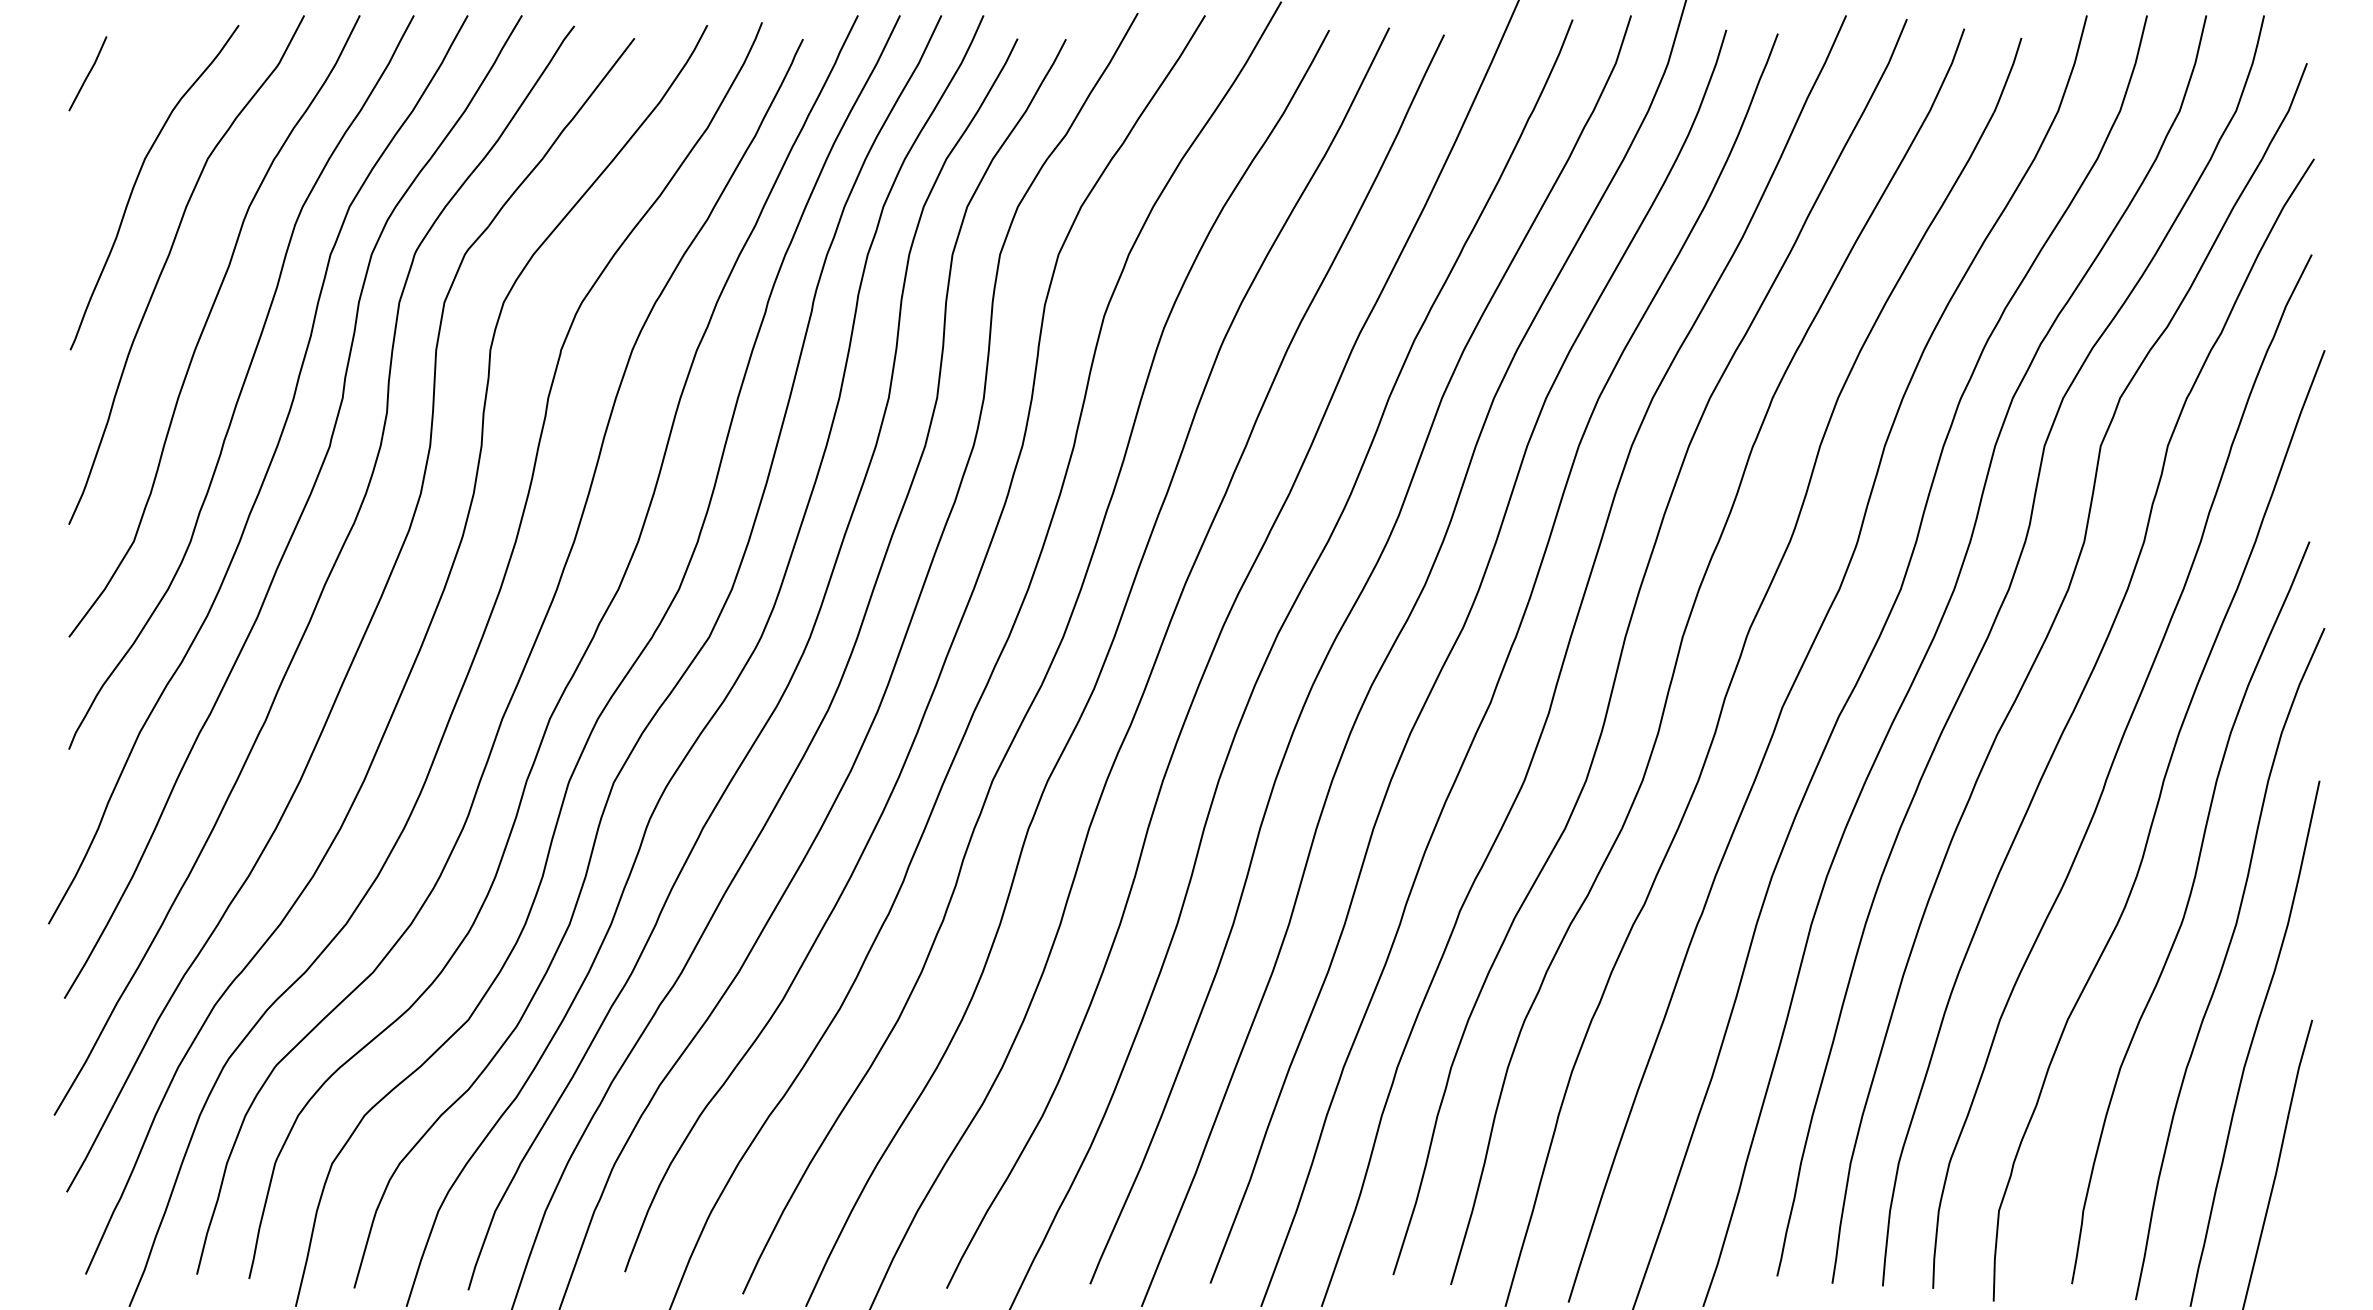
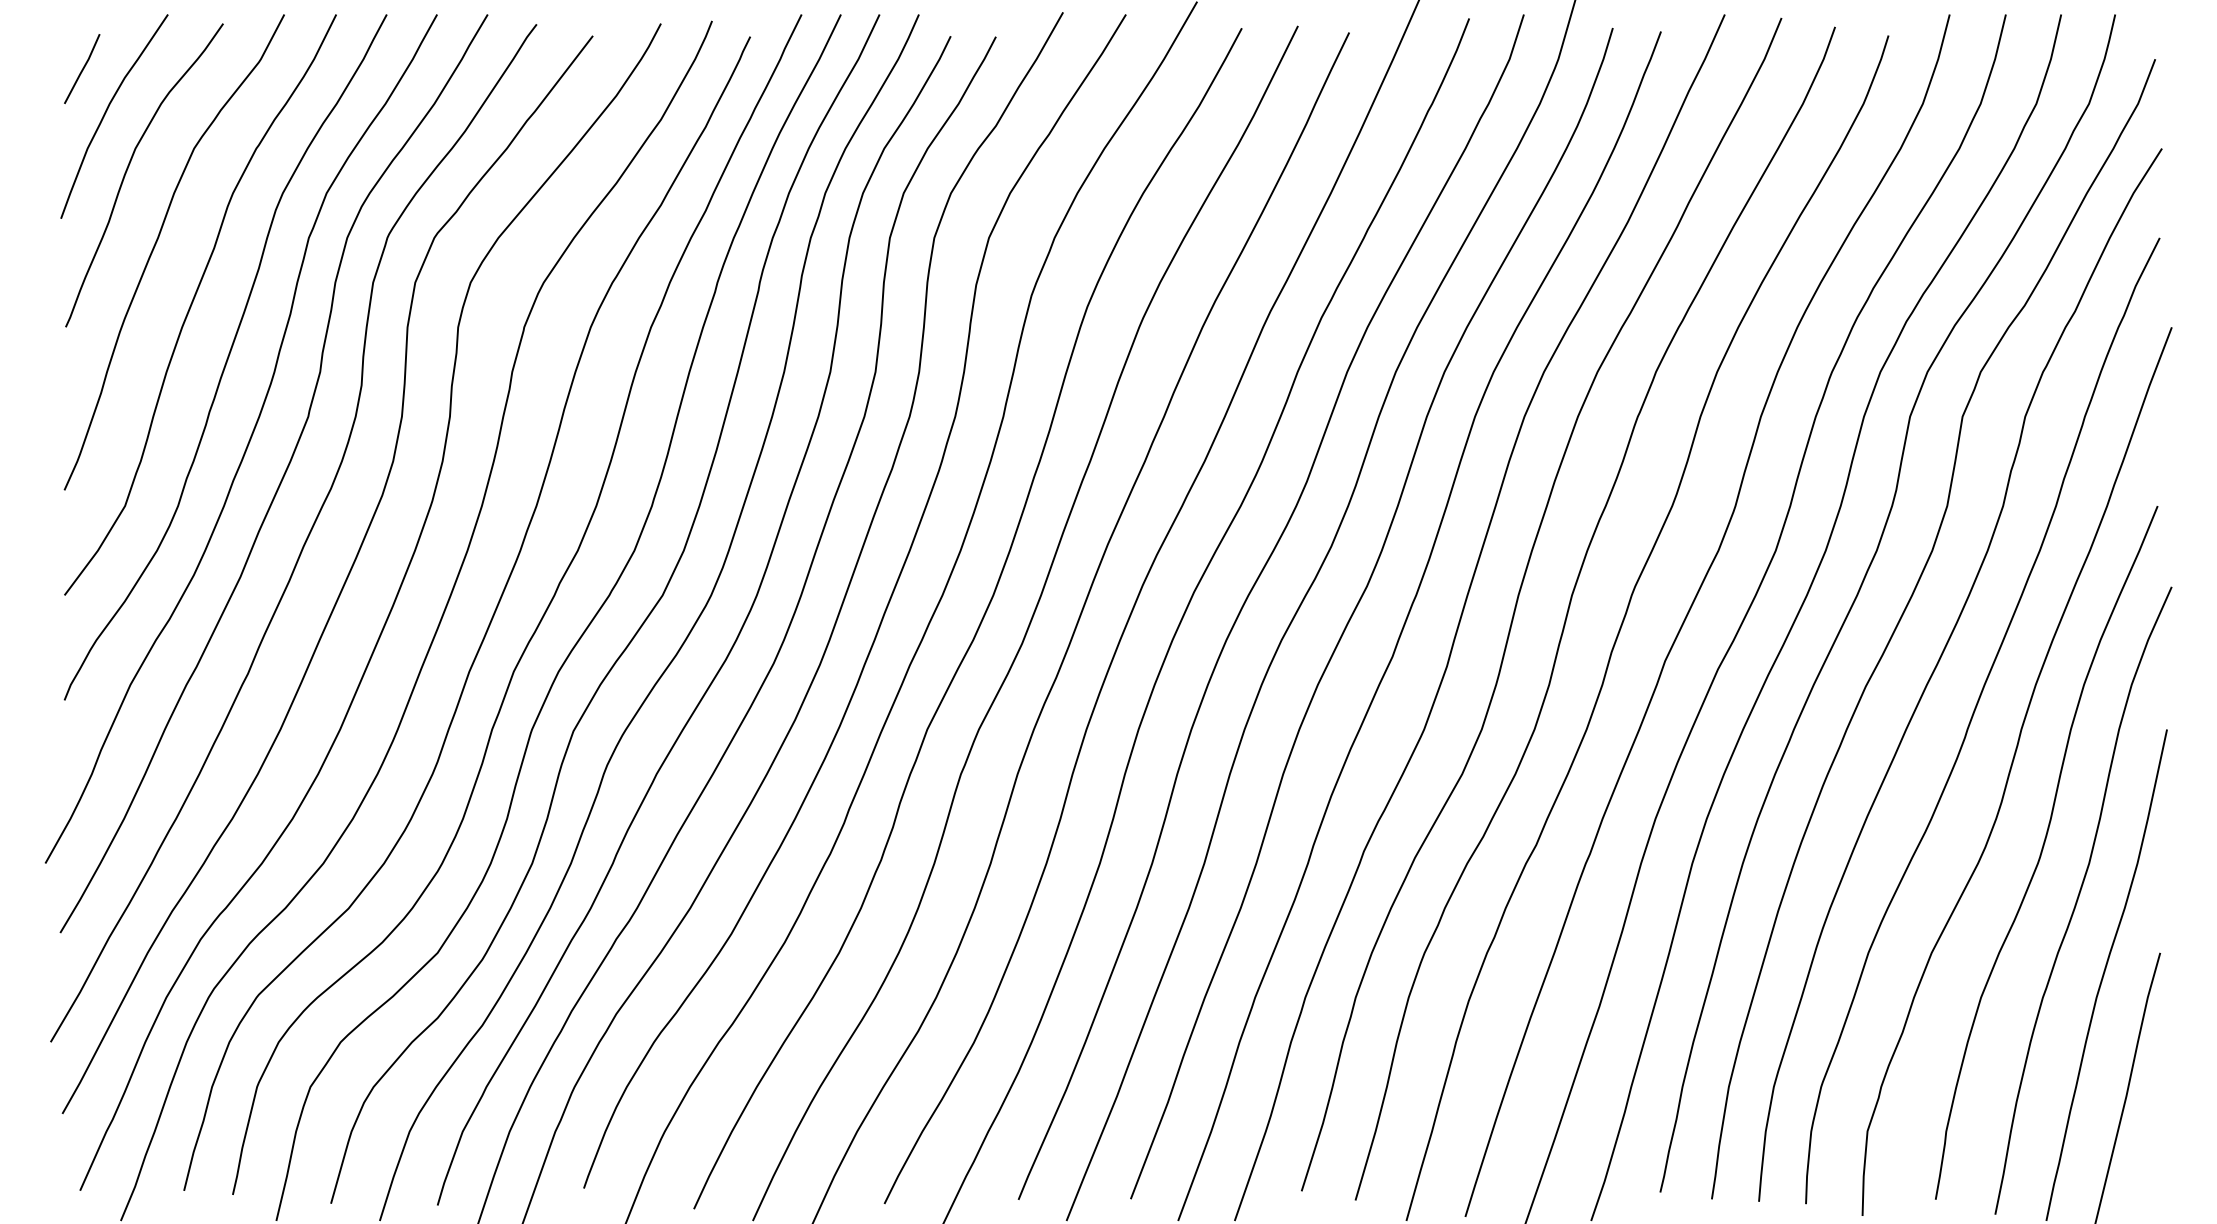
curve: (114, 119) -> (107, 111), added

